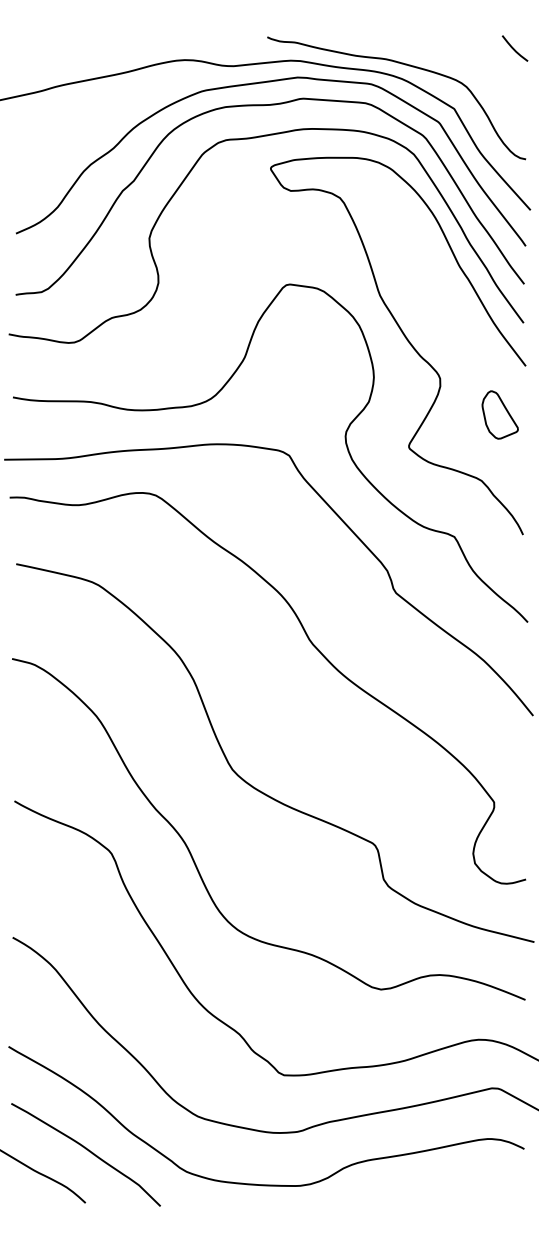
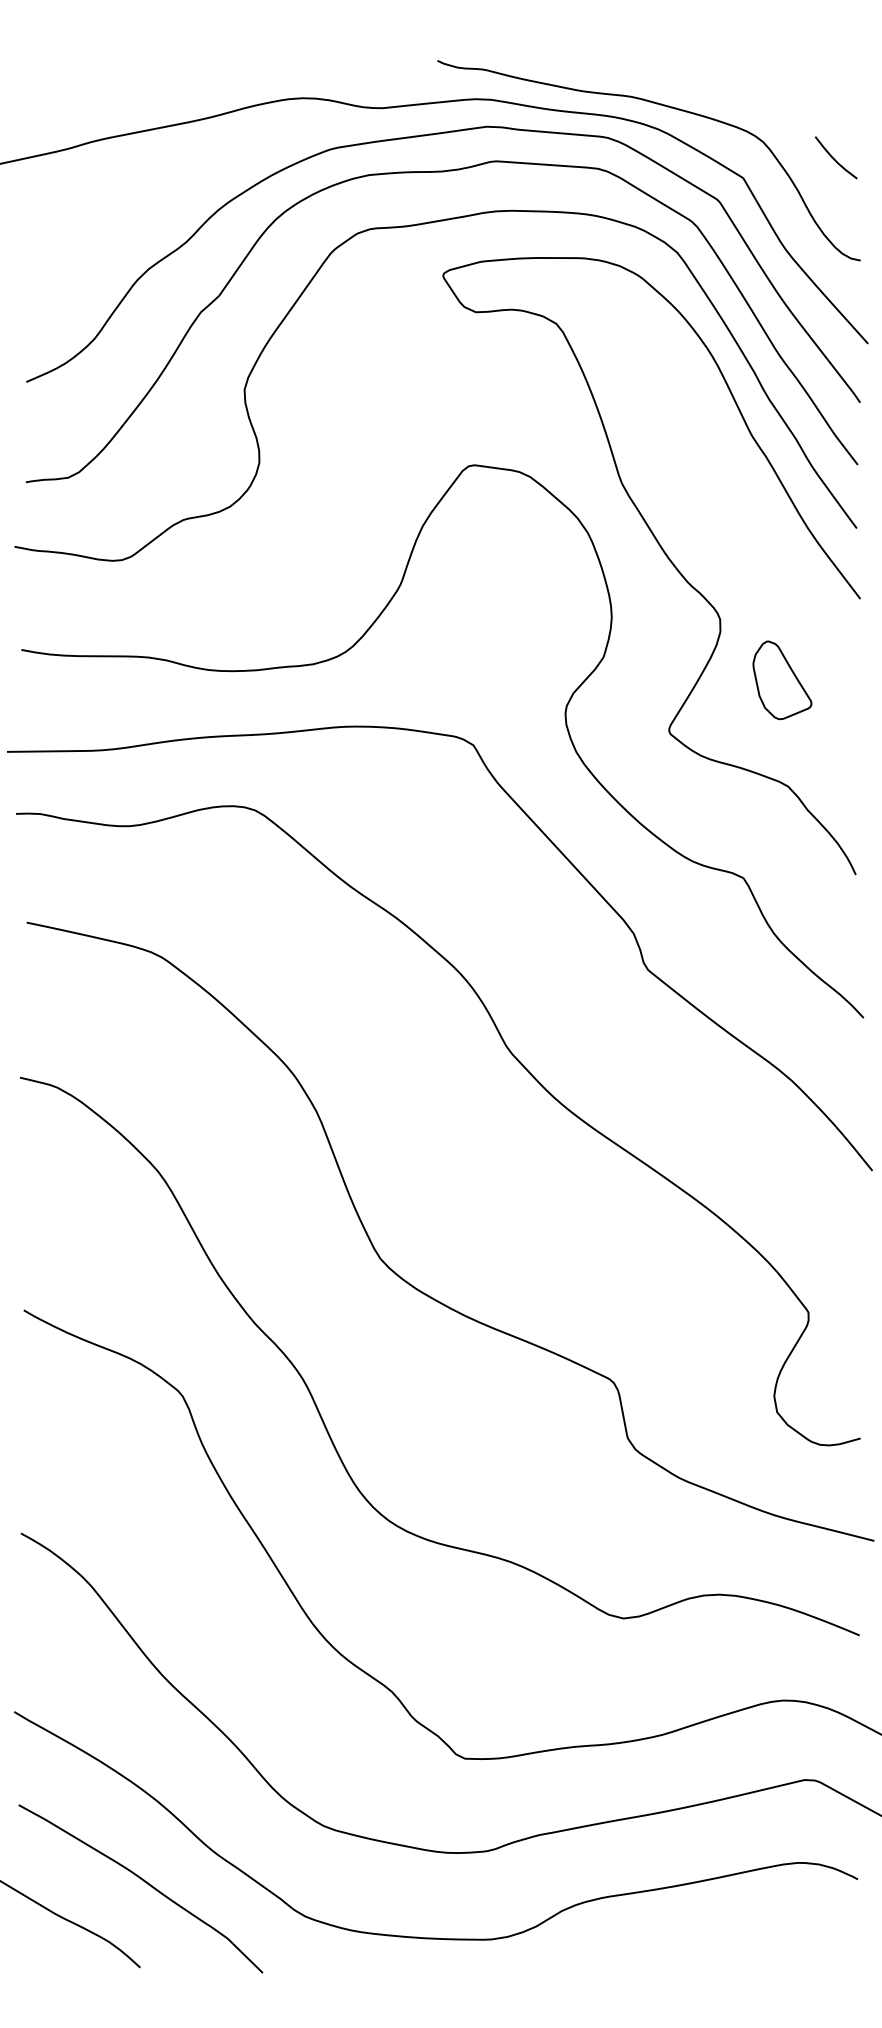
curve: (514, 48) -> (835, 157), moved
part: (499, 414) -> (781, 679), moved

